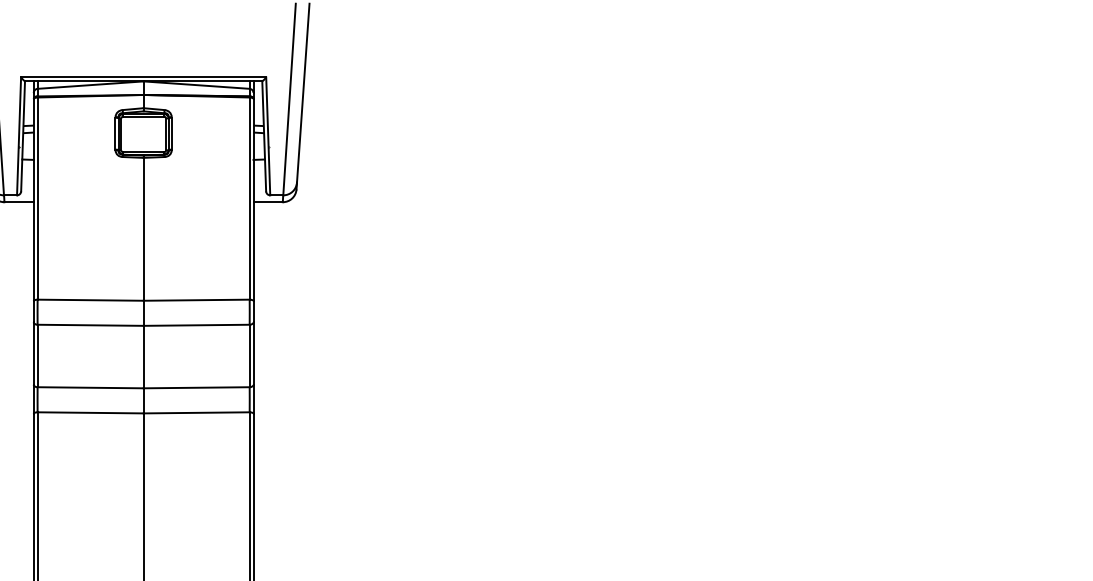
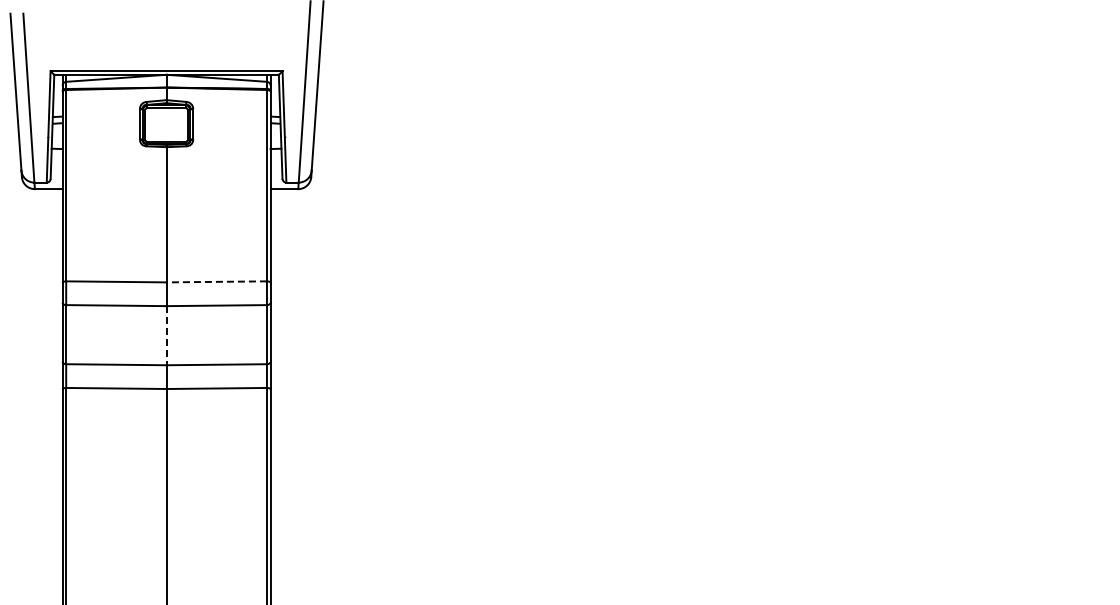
line: (196, 299) -> (216, 281), solid -> dashed
line: (143, 356) -> (166, 335), solid -> dashed

